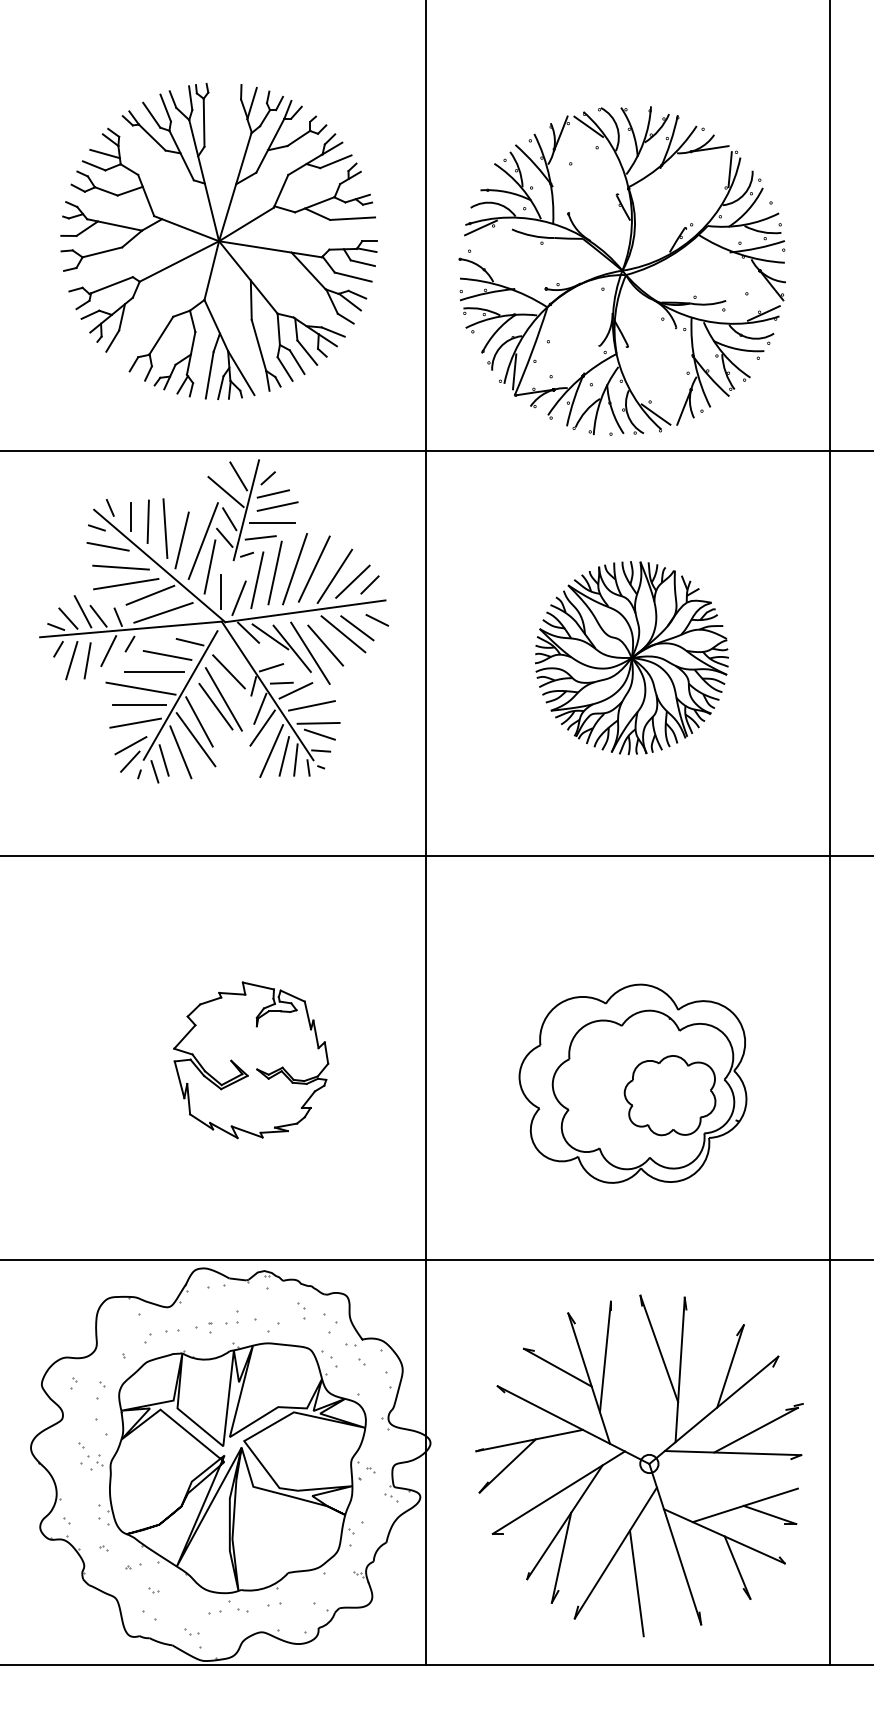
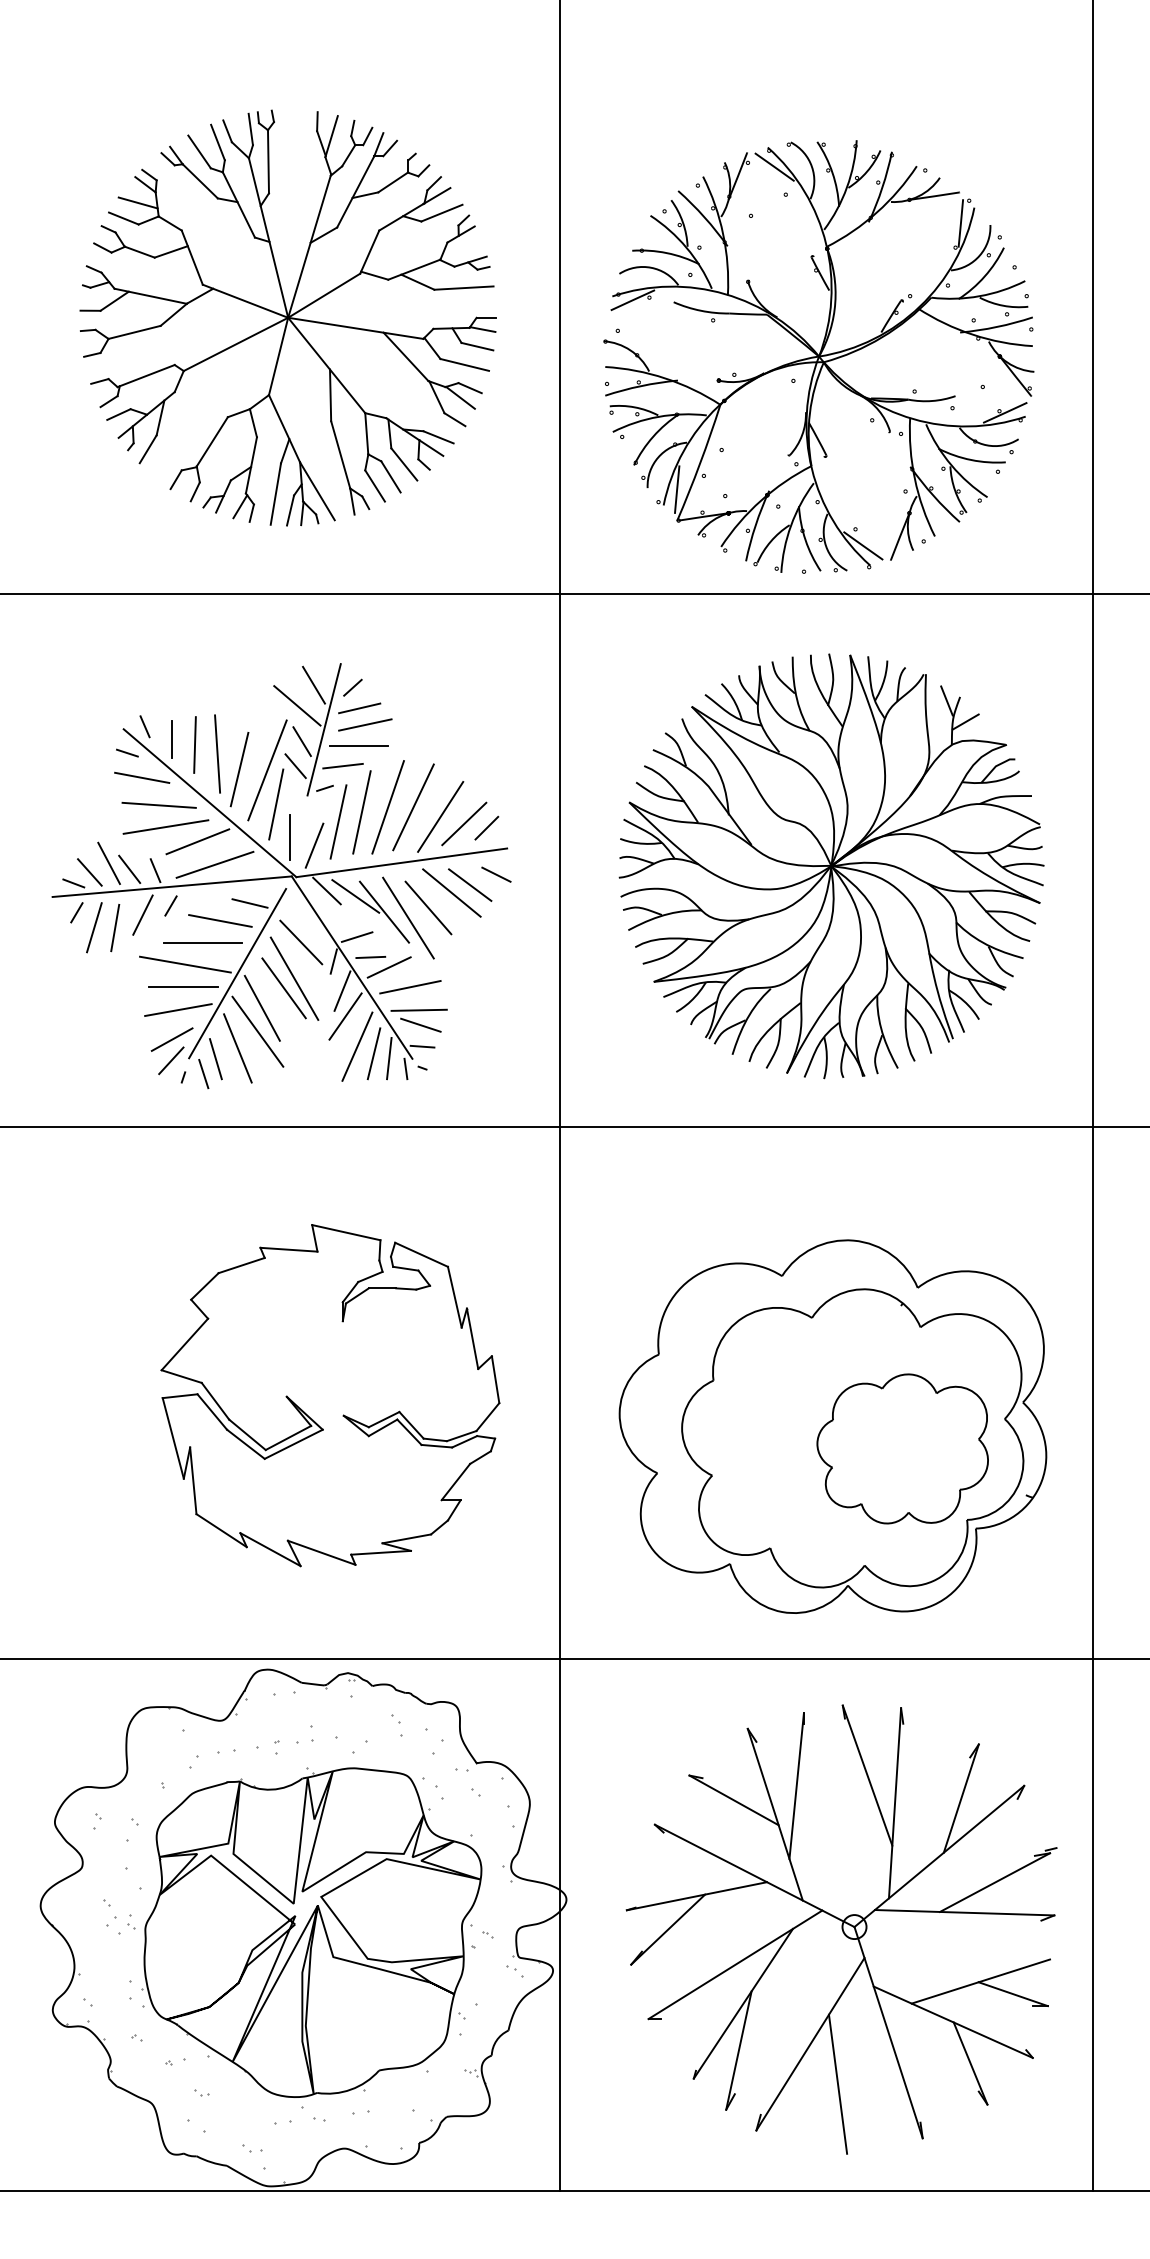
part: (213, 621) -> (281, 876), moved
part: (631, 658) -> (831, 866), size x1.67
part: (251, 1060) -> (330, 1395), size x1.67
part: (632, 1083) -> (832, 1426), size x1.43

